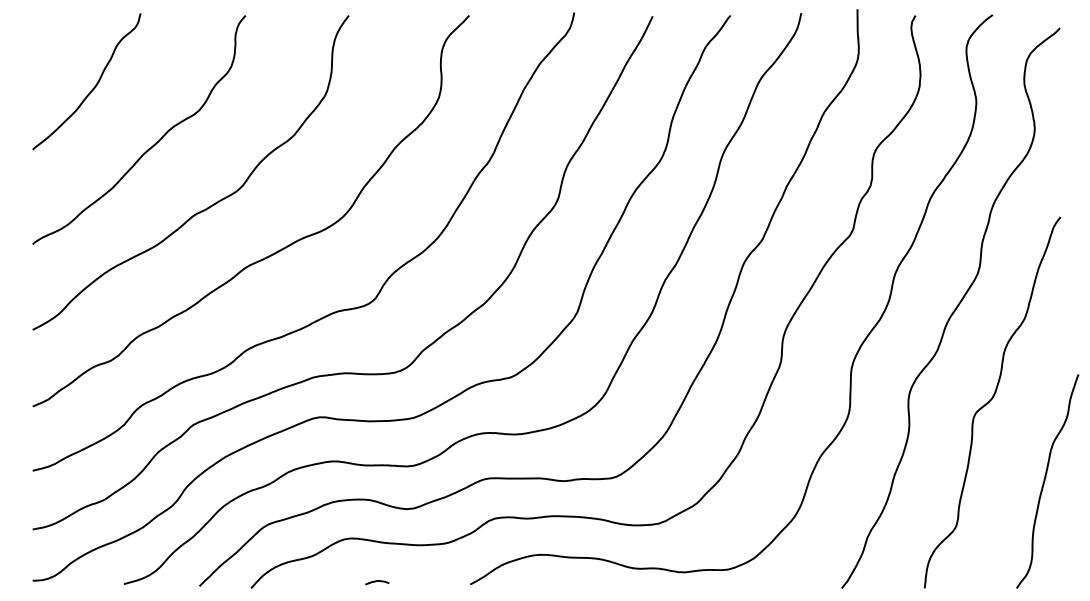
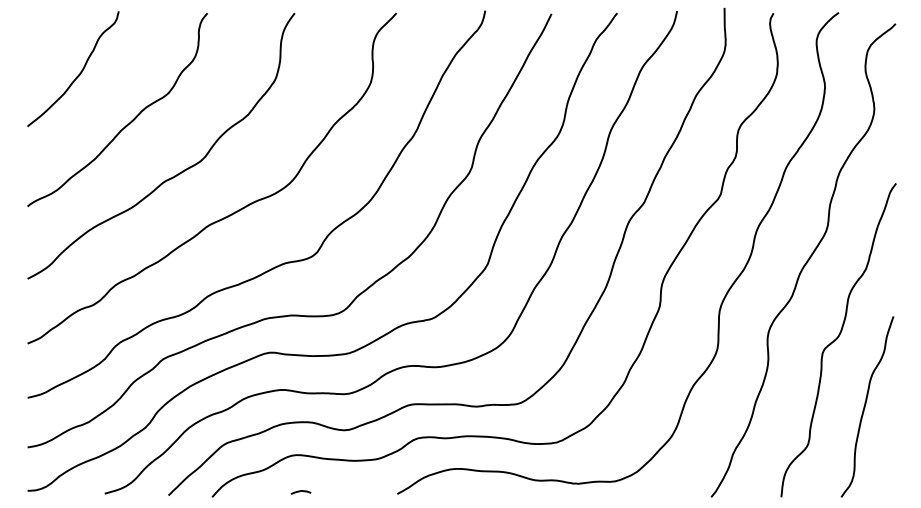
curve: (1045, 481) -> (865, 406), moved
curve: (377, 581) -> (301, 491), moved

